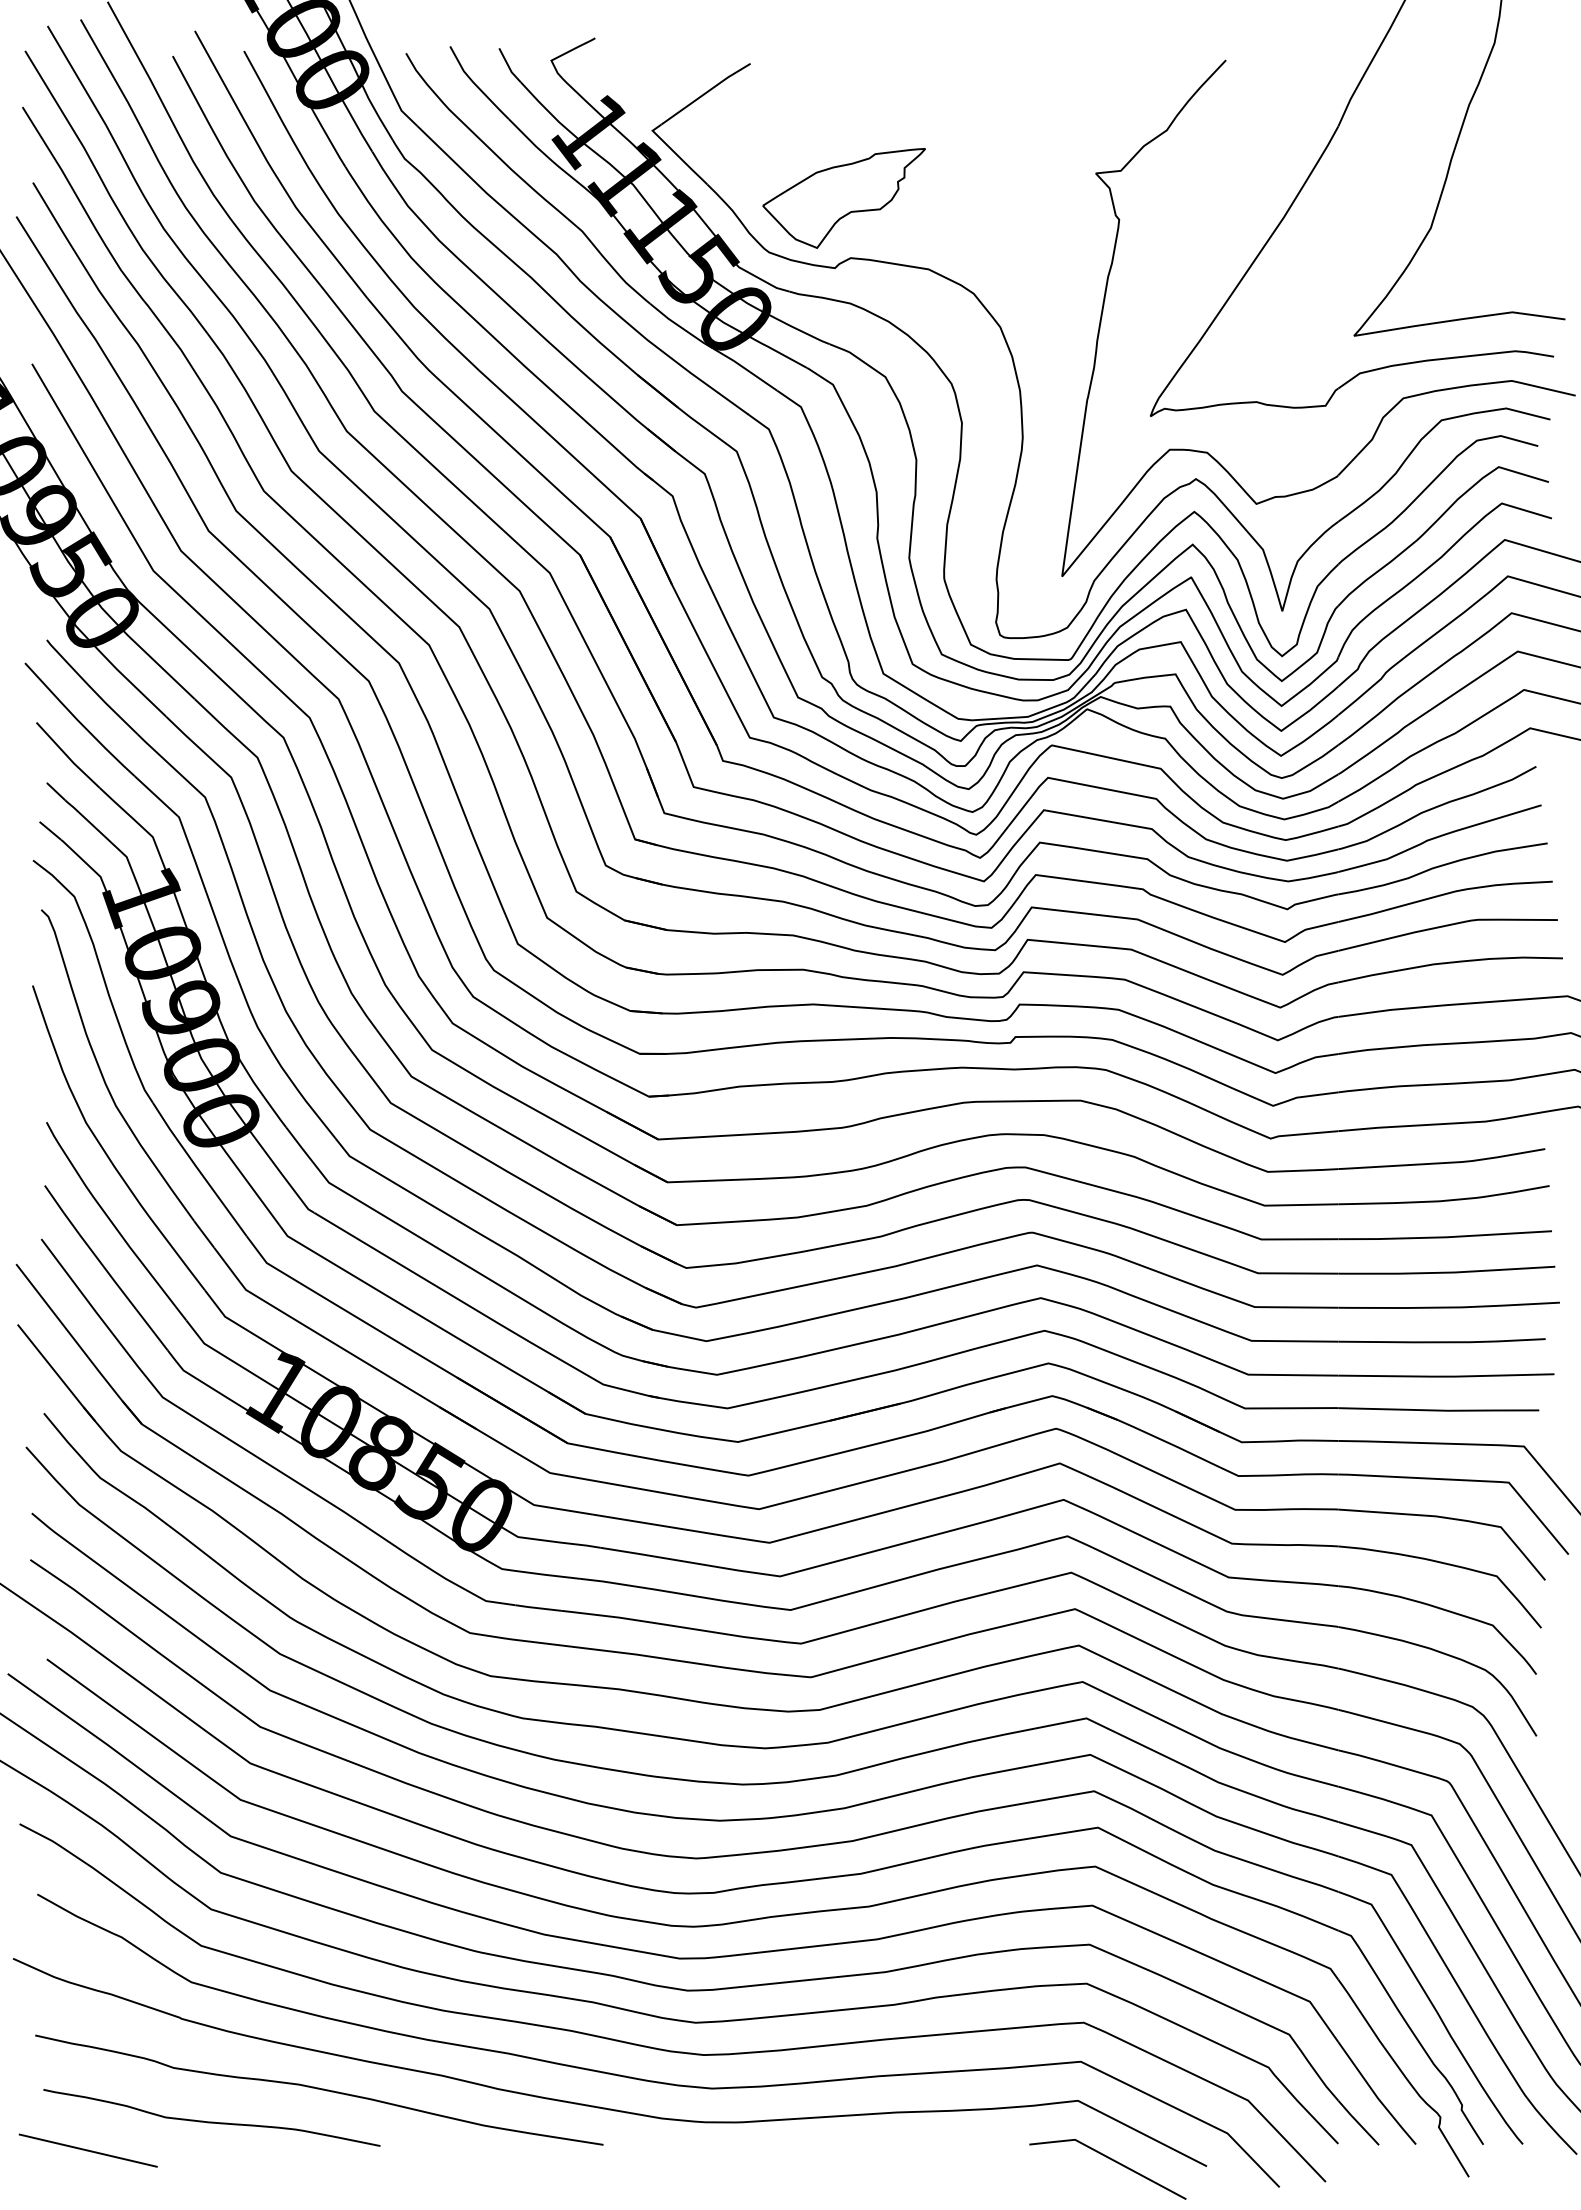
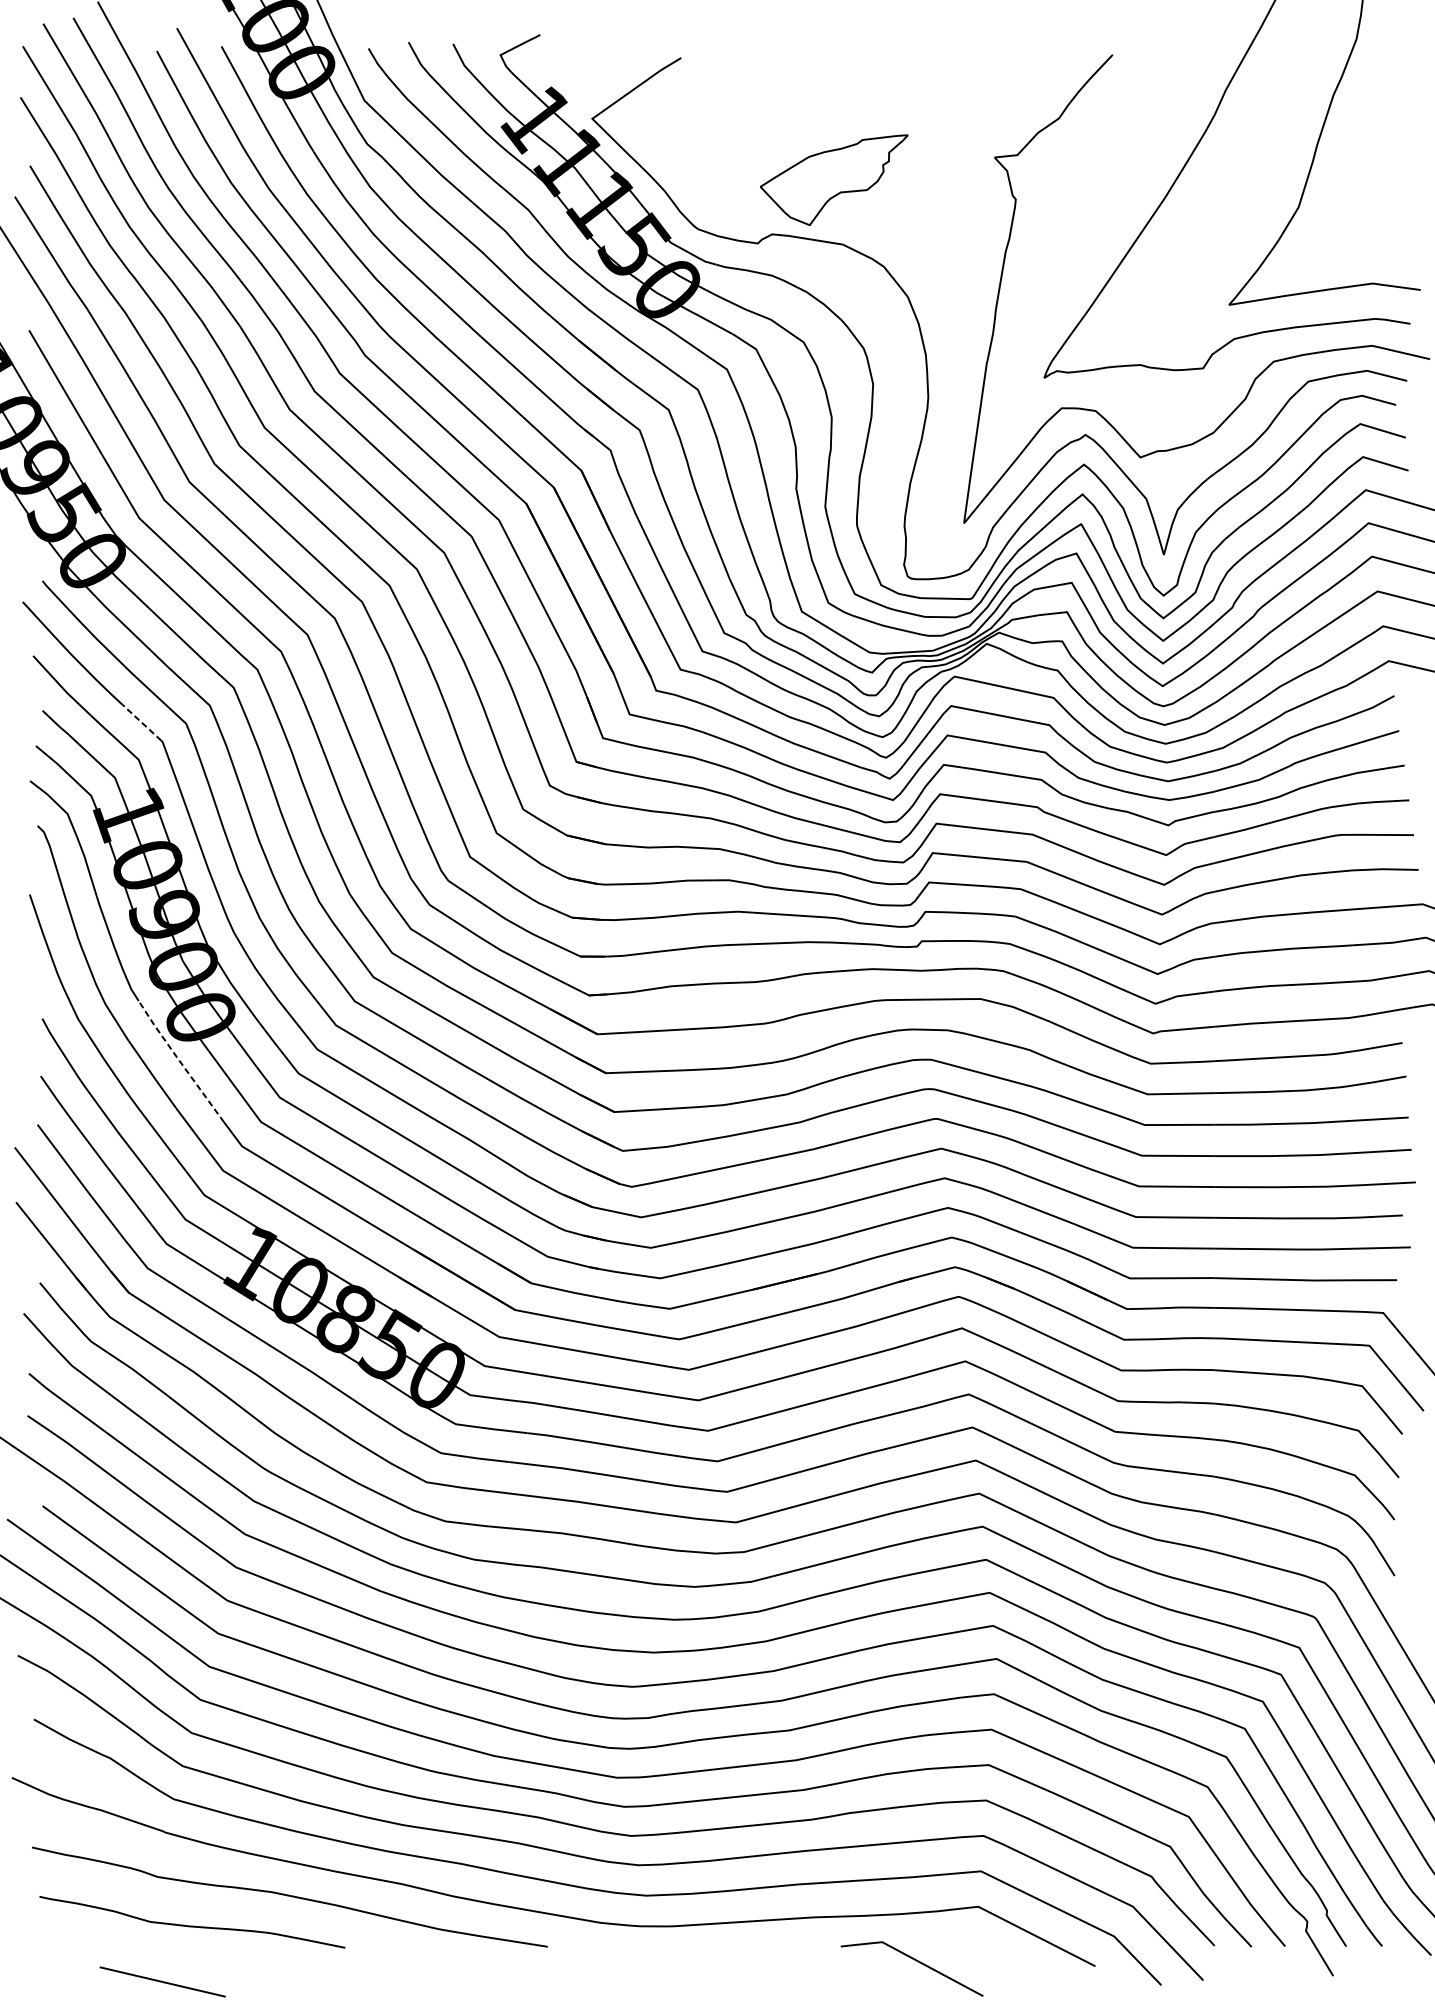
part: (843, 198) -> (833, 180), moved
line: (156, 796) -> (142, 723), solid -> dashed
line: (197, 1168) -> (179, 1060), solid -> dashed
line: (87, 2150) -> (162, 1981), moved
line: (1111, 2160) -> (915, 1960), moved

